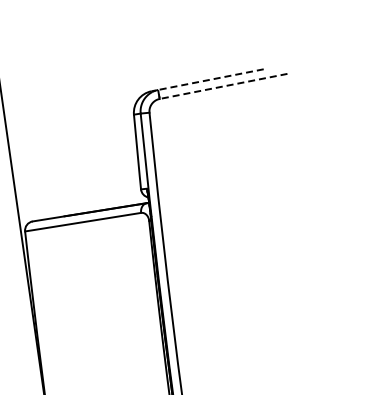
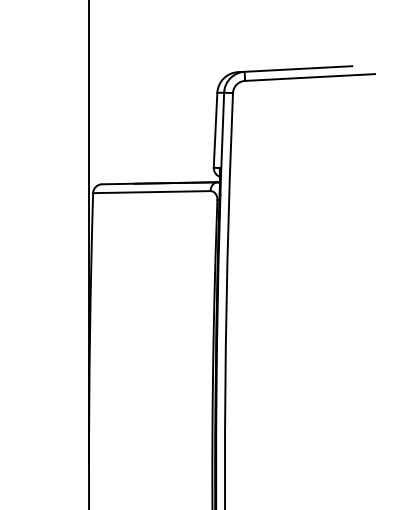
line: (207, 80) -> (294, 69), dashed -> solid
line: (223, 86) -> (309, 77), dashed -> solid

